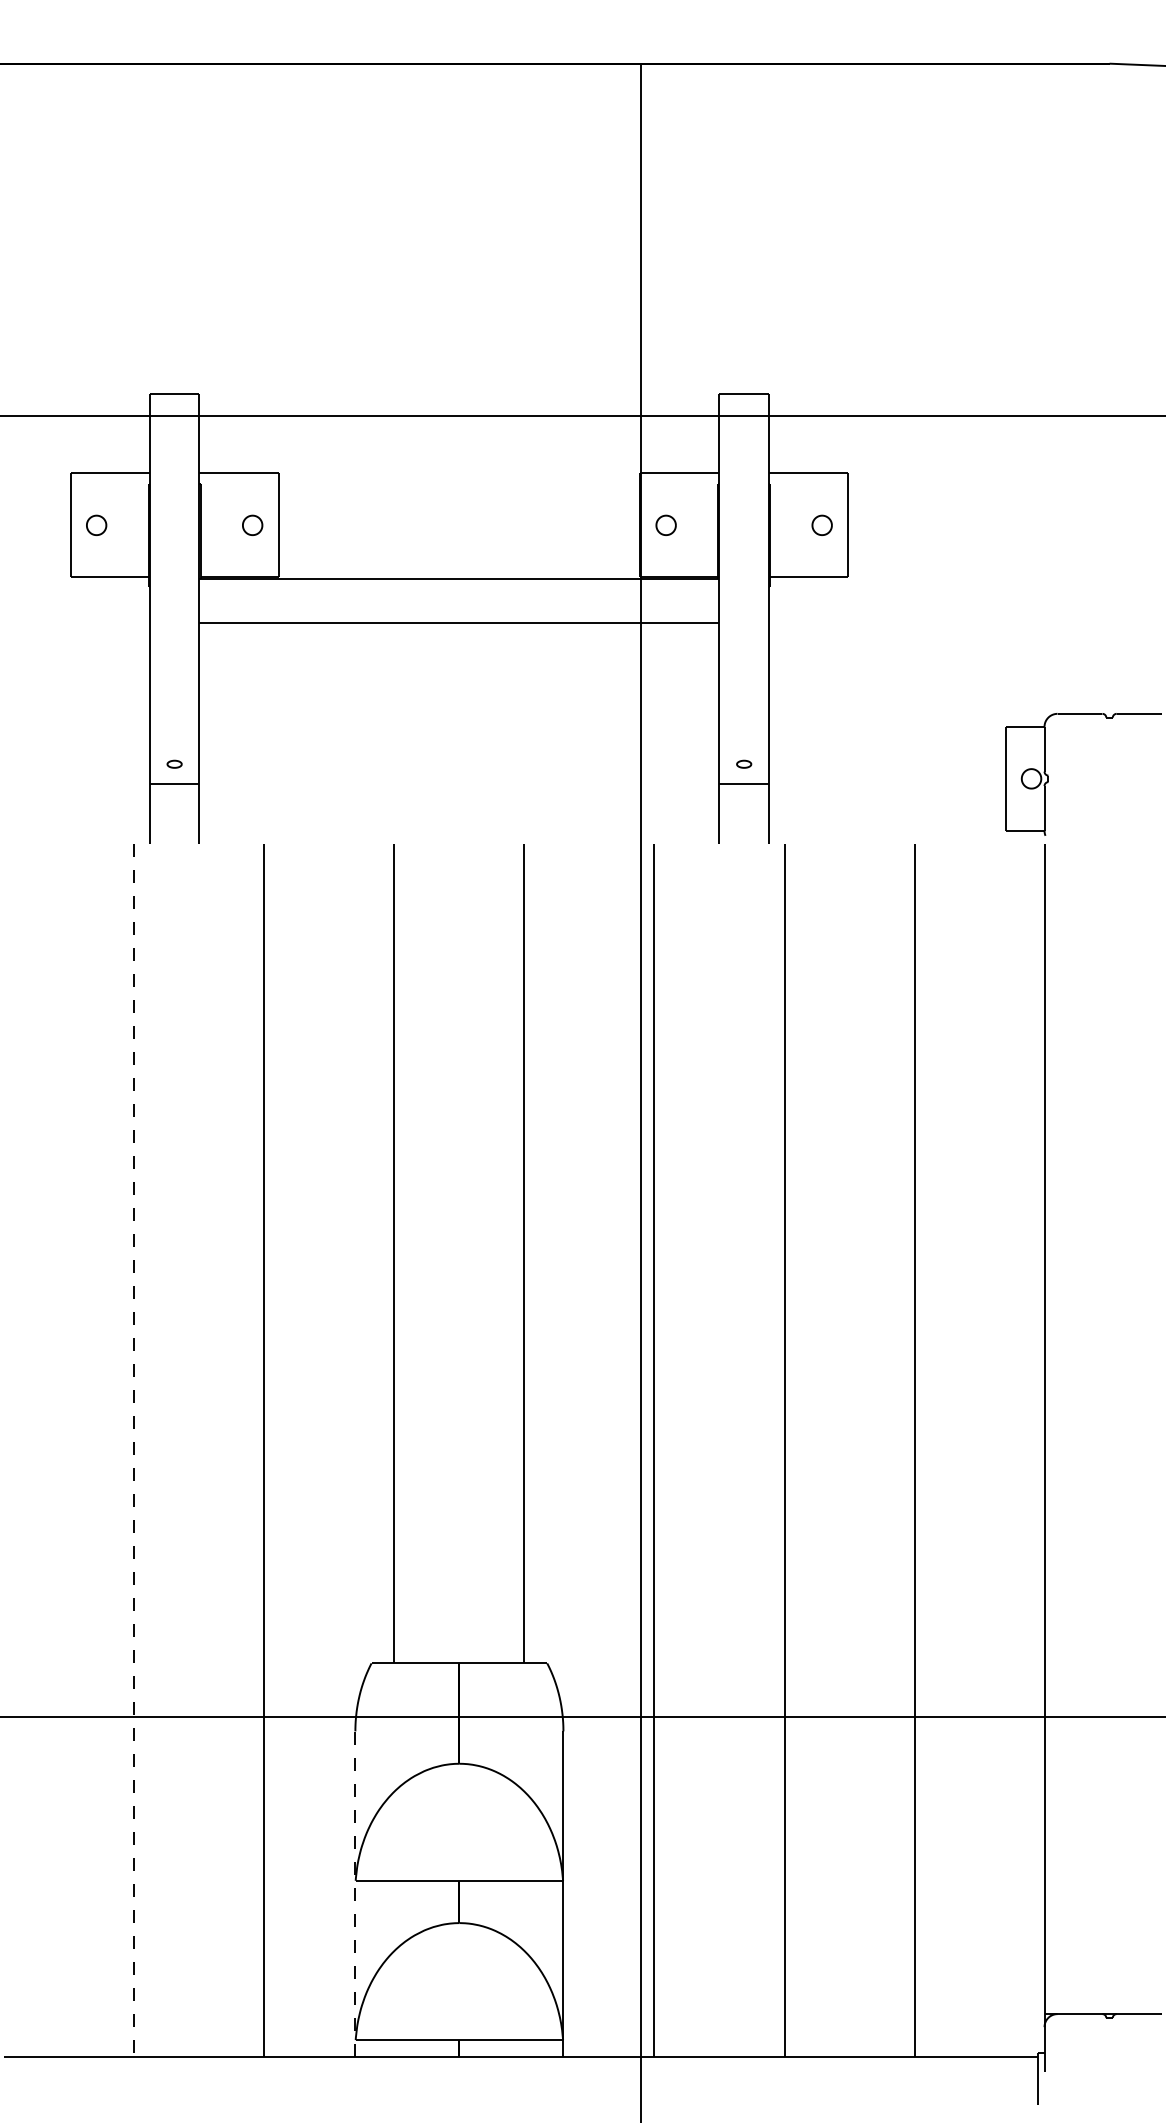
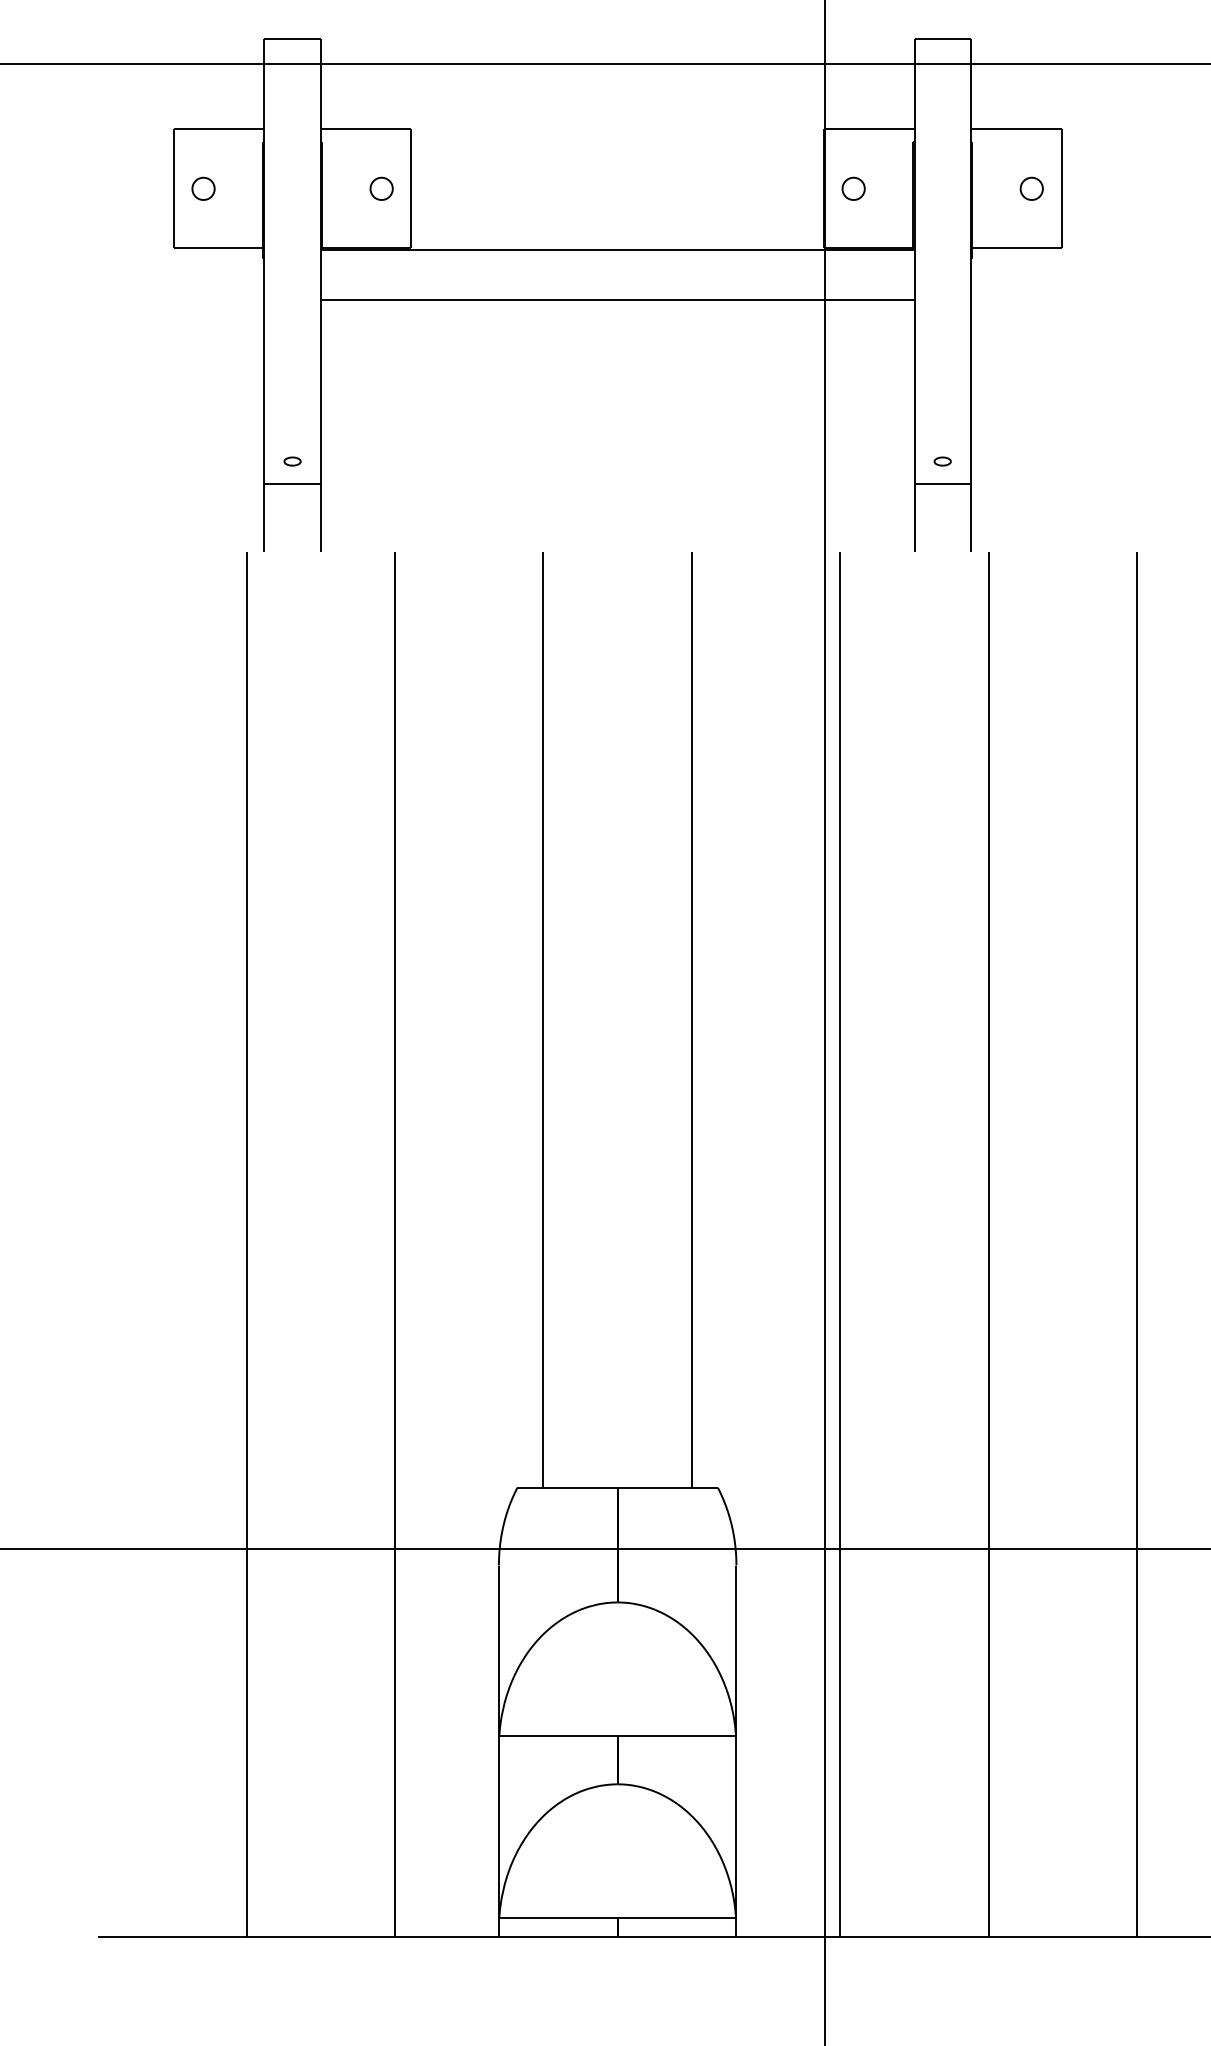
line: (134, 1450) -> (246, 1244), dashed -> solid
line: (355, 1894) -> (499, 1751), dashed -> solid

